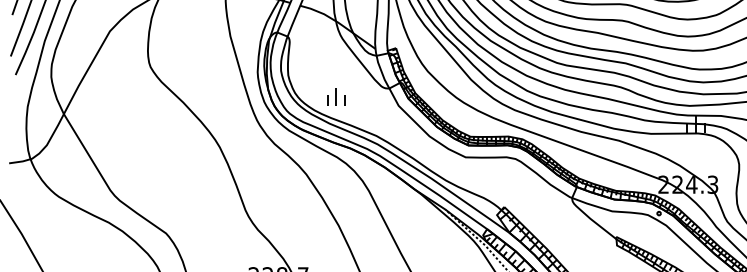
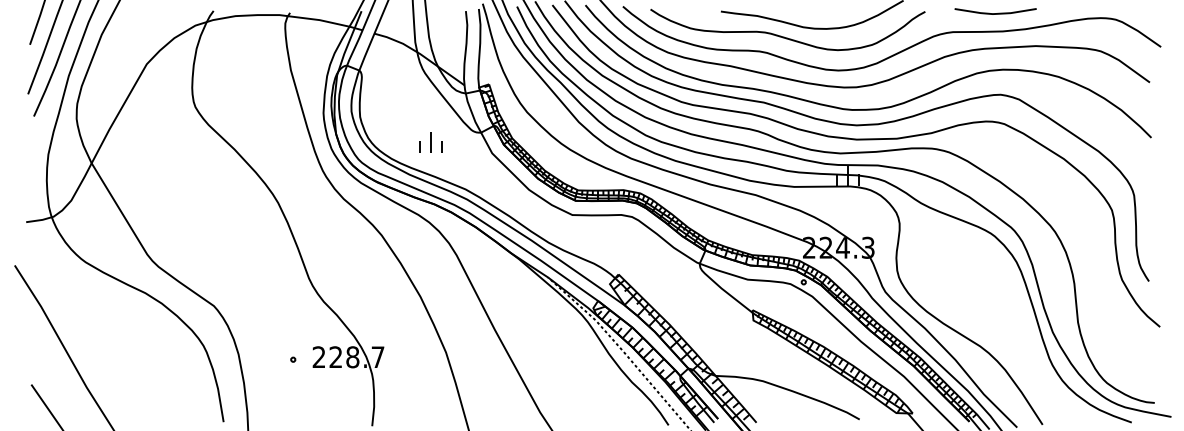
part: (336, 96) -> (430, 142), moved

